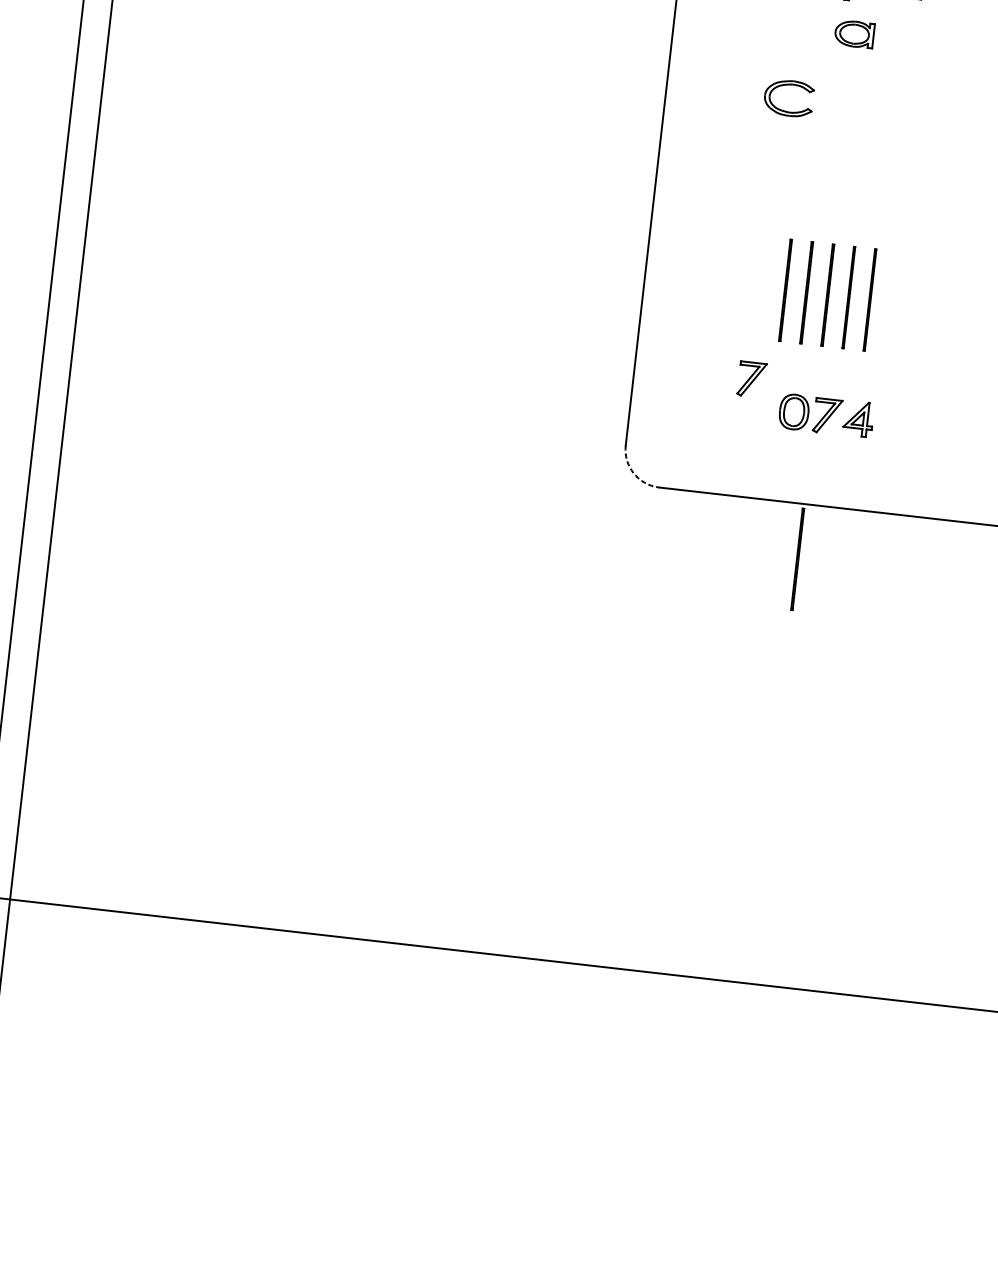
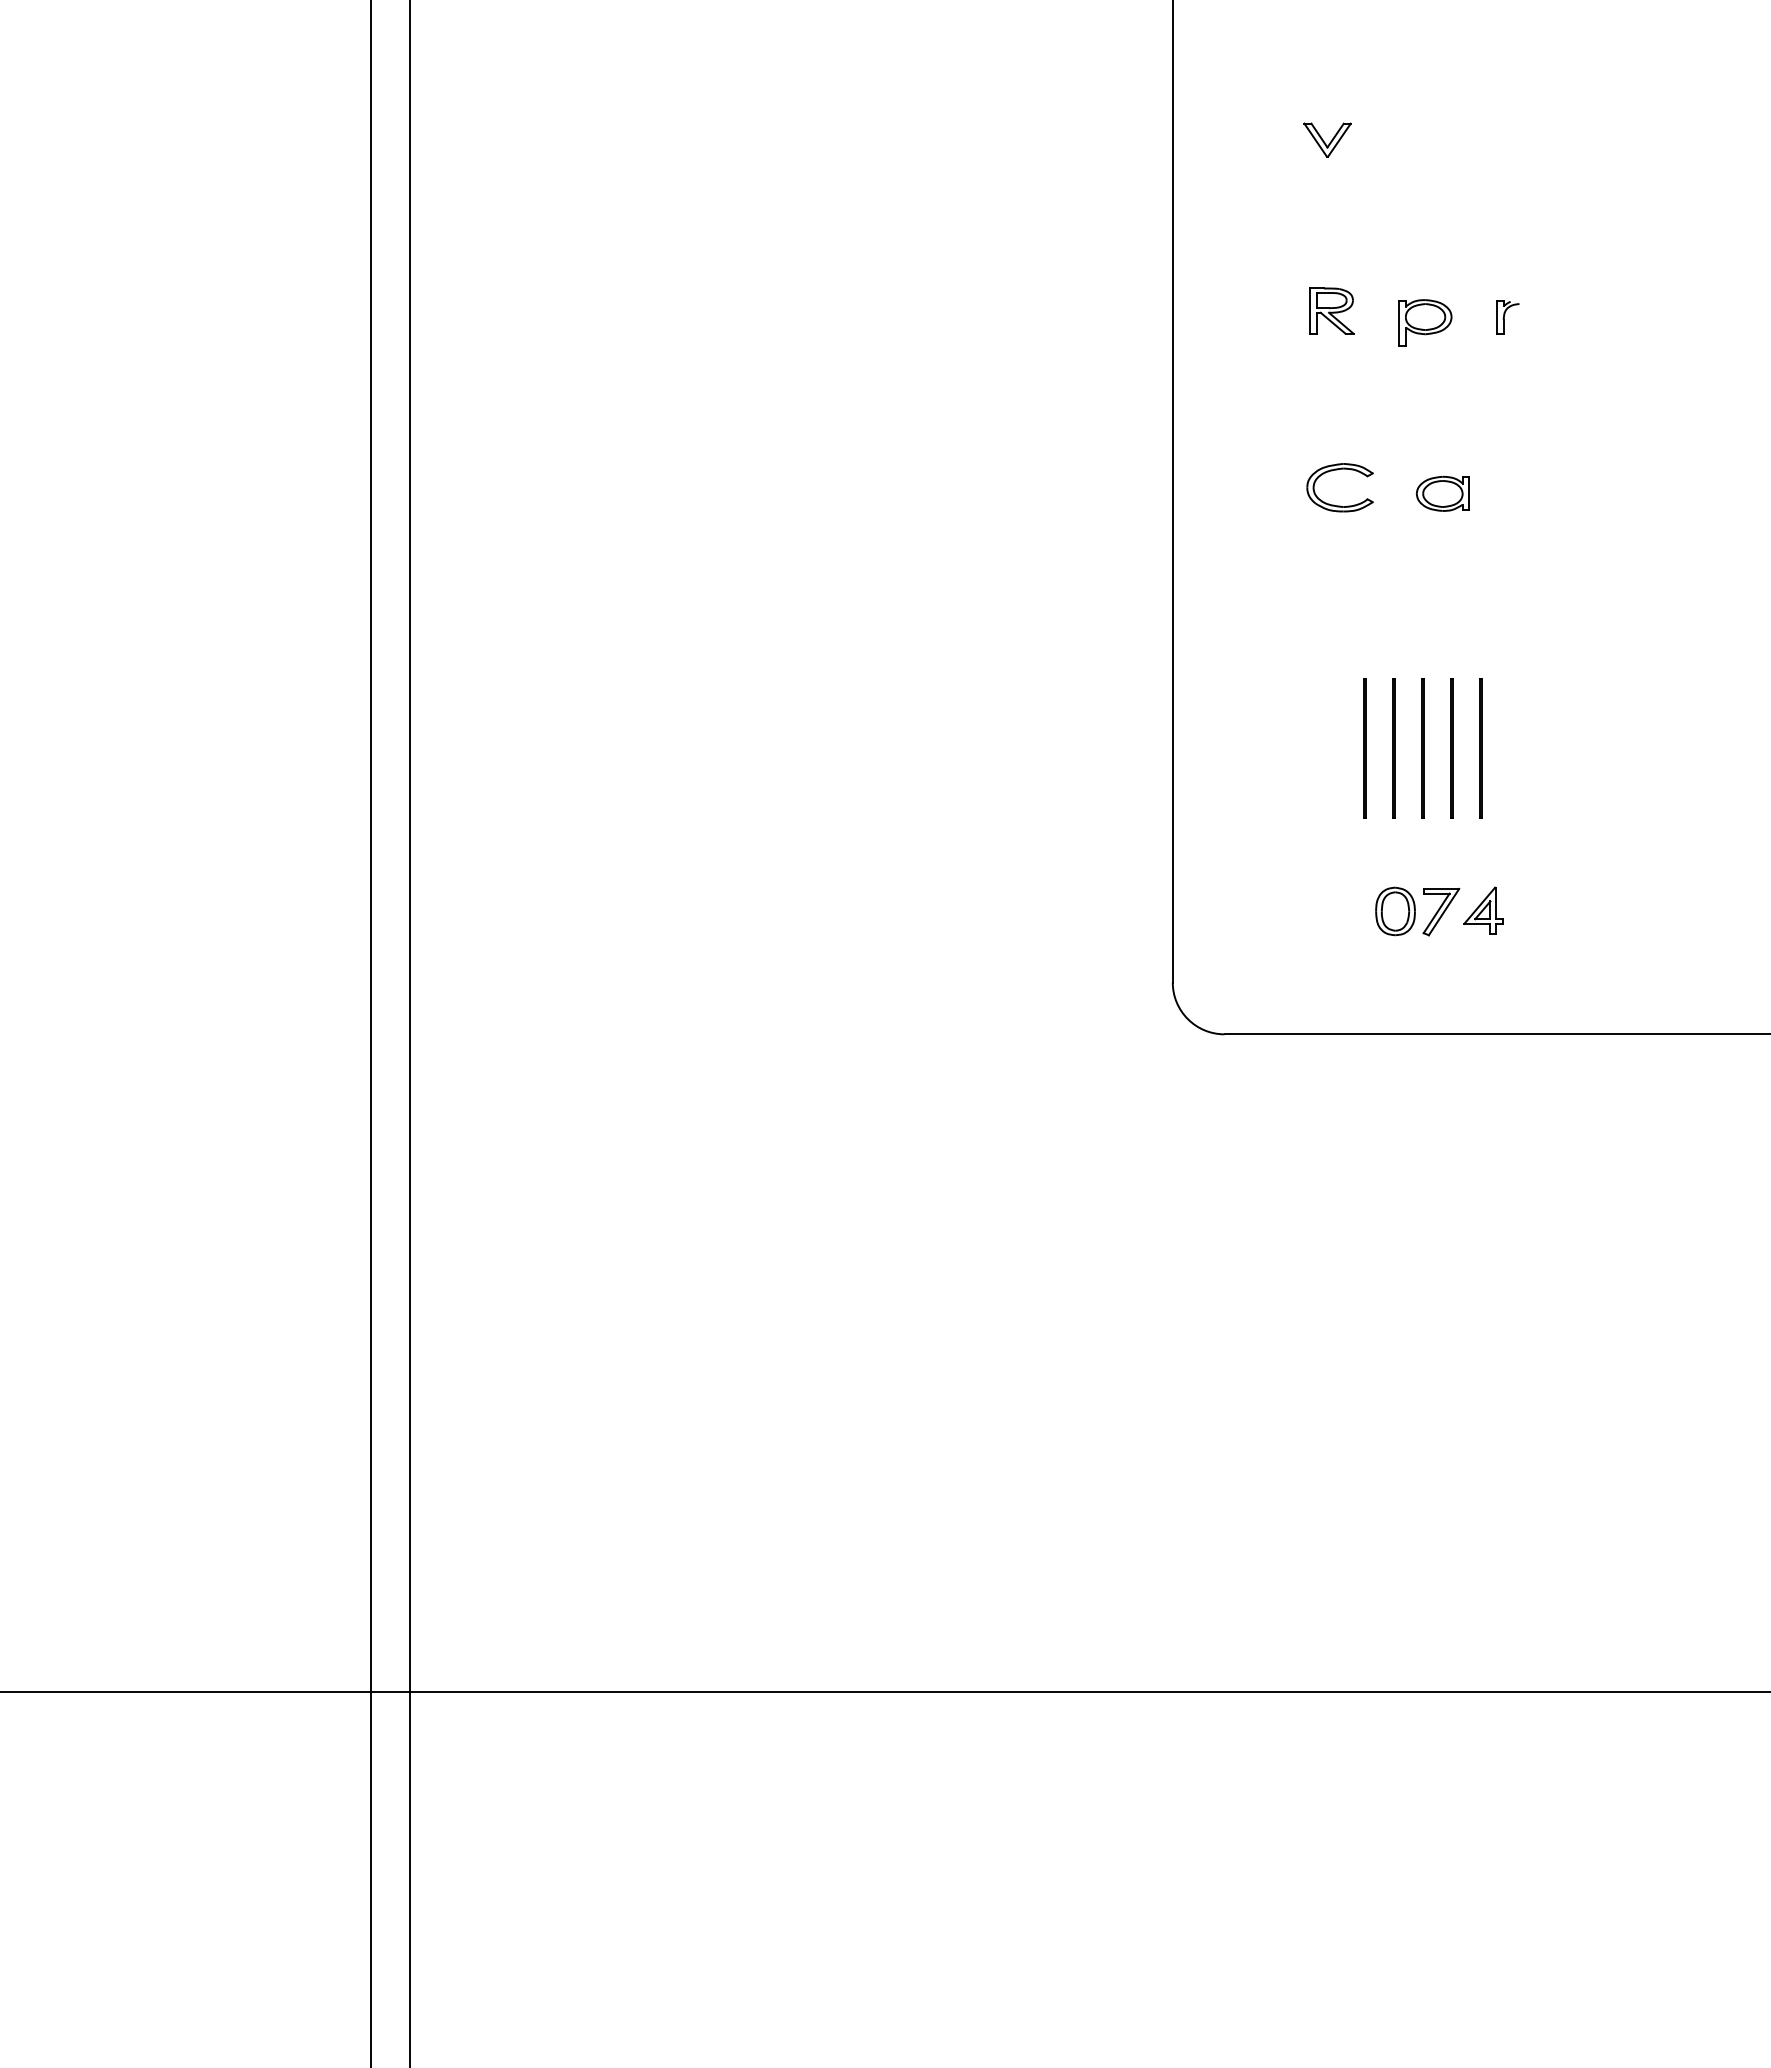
part: (854, 33) -> (1442, 493), moved
part: (752, 379) -> (1333, 874), removed
arc: (633, 473) -> (1187, 1019), dashed -> solid
line: (797, 559) -> (1422, 1110), removed

